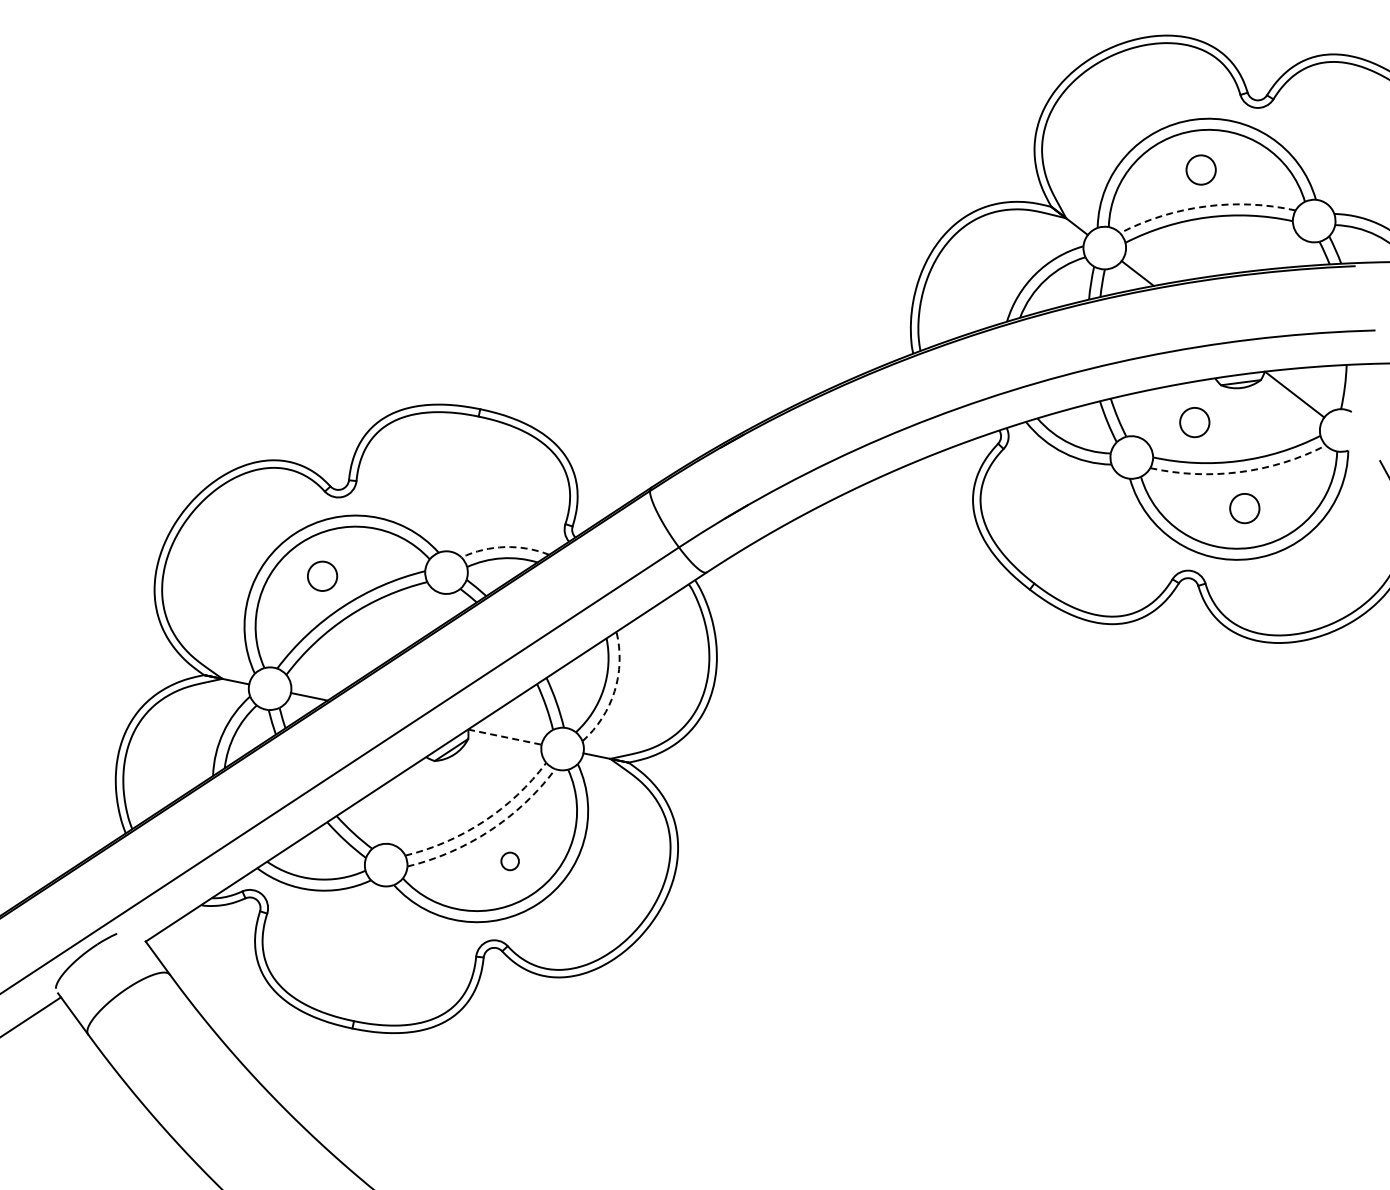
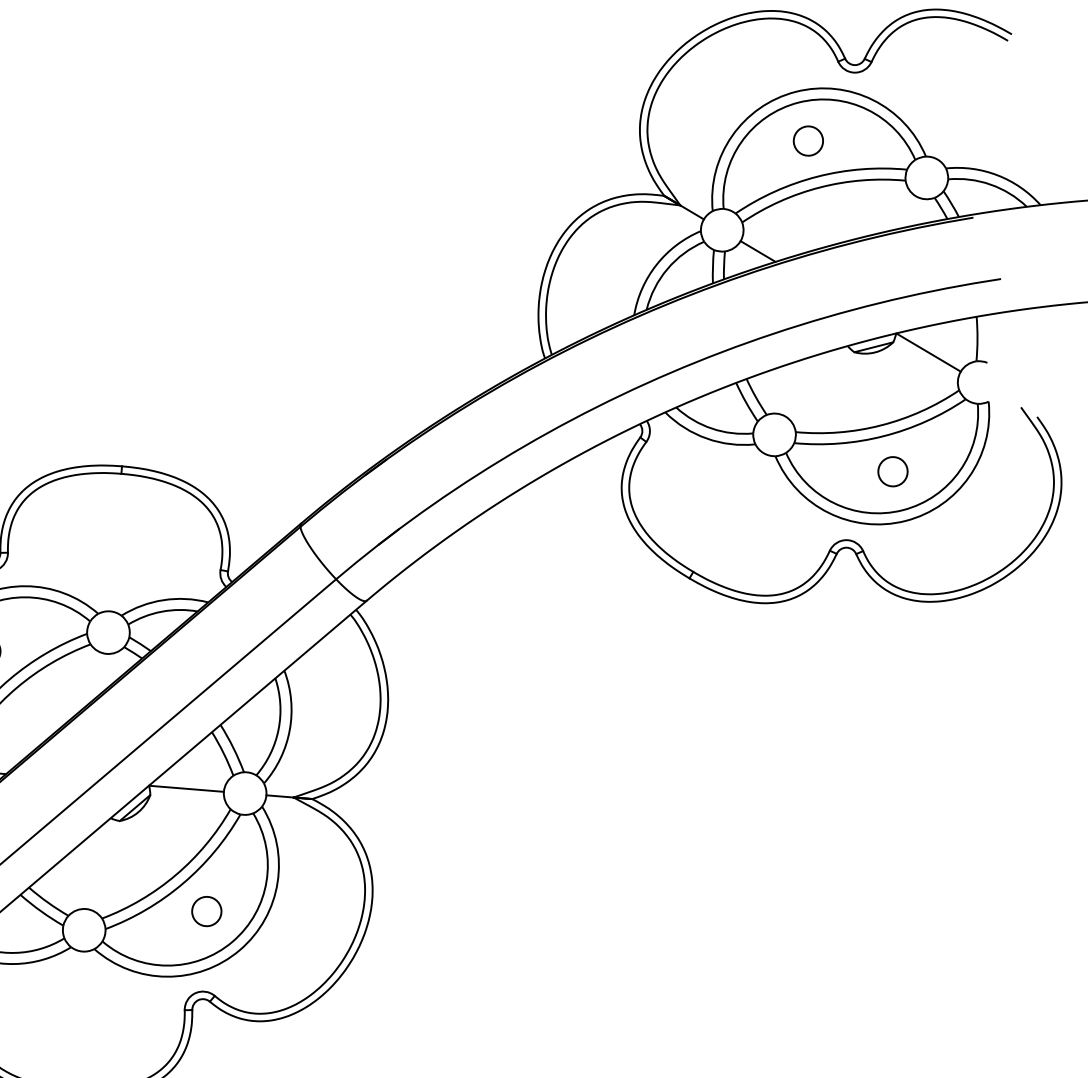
arc: (1205, 206) -> (817, 176), dashed -> solid
circle: (1194, 422) -> (832, 392), removed
arc: (1240, 472) -> (884, 436), dashed -> solid
arc: (505, 547) -> (163, 600), dashed -> solid
arc: (614, 691) -> (289, 730), dashed -> solid
line: (504, 737) -> (186, 789), dashed -> solid
arc: (483, 821) -> (175, 875), dashed -> solid
arc: (489, 830) -> (182, 883), dashed -> solid
circle: (509, 861) -> (206, 911), size x1.67

